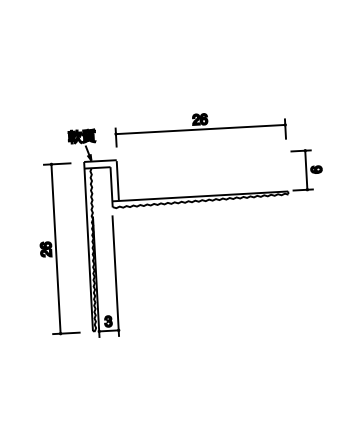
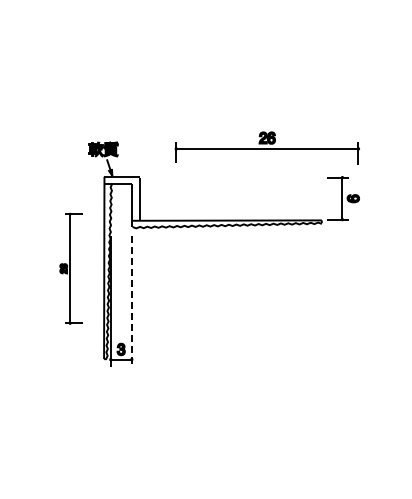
part: (199, 128) -> (266, 147), moved
part: (58, 248) -> (71, 268), size x0.6
line: (115, 276) -> (131, 301), solid -> dashed

